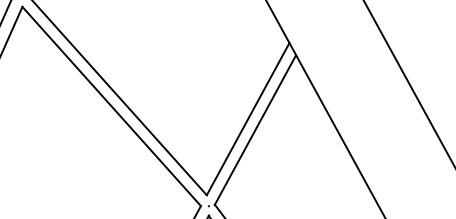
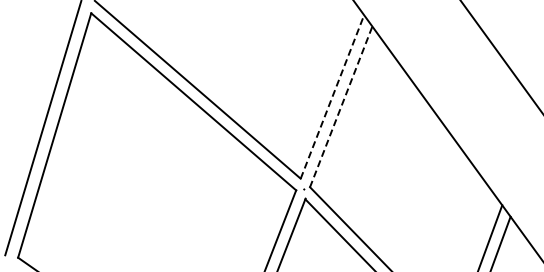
line: (248, 118) -> (332, 96), solid -> dashed
line: (255, 129) -> (341, 106), solid -> dashed

